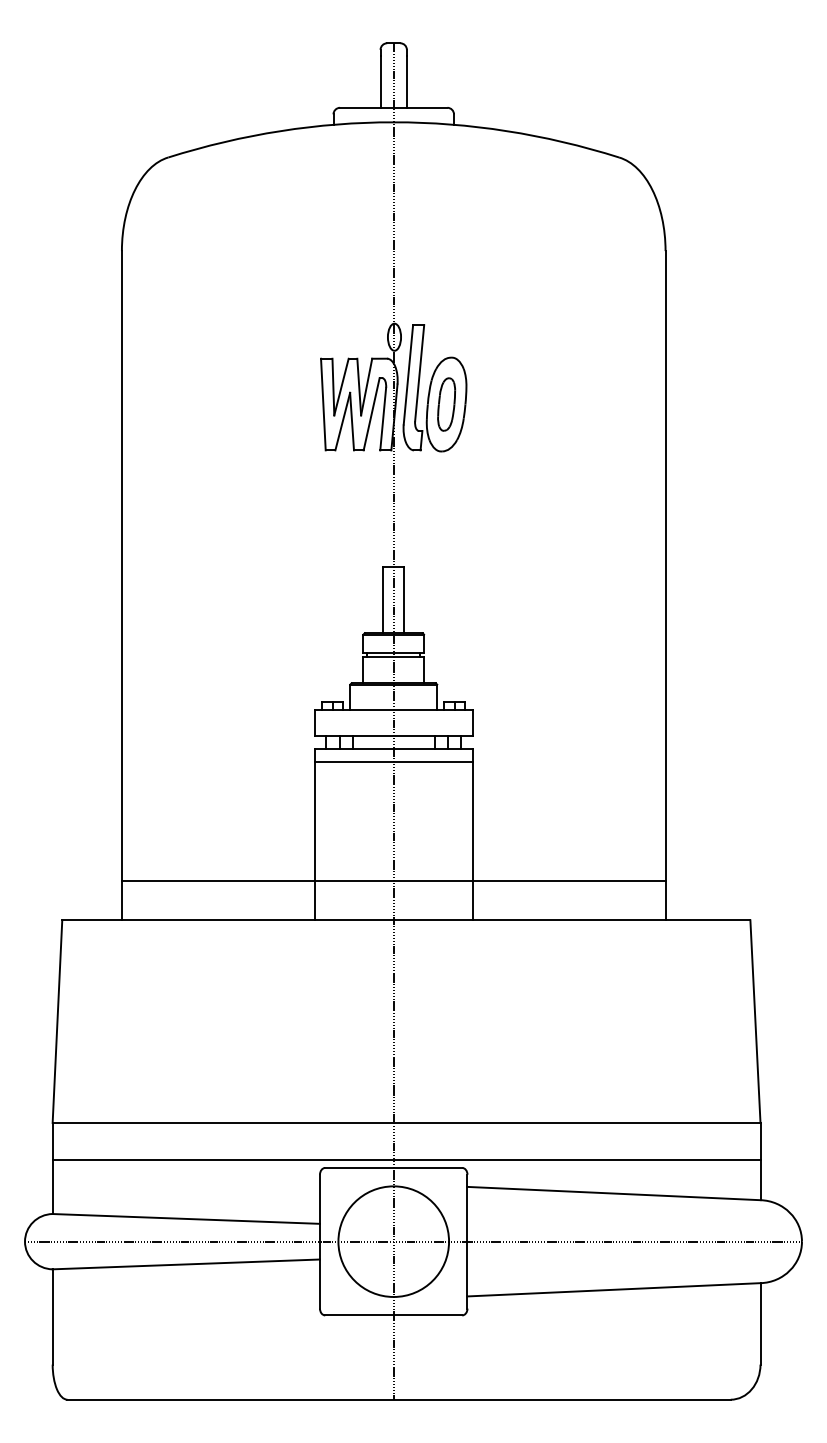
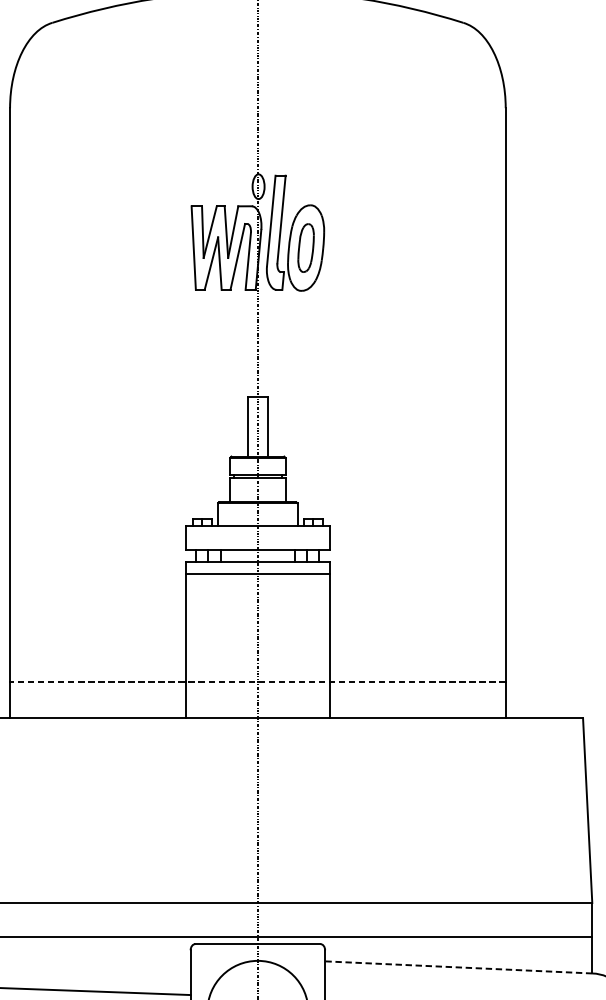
line: (393, 880) -> (257, 682), solid -> dashed
line: (613, 1193) -> (458, 967), solid -> dashed

